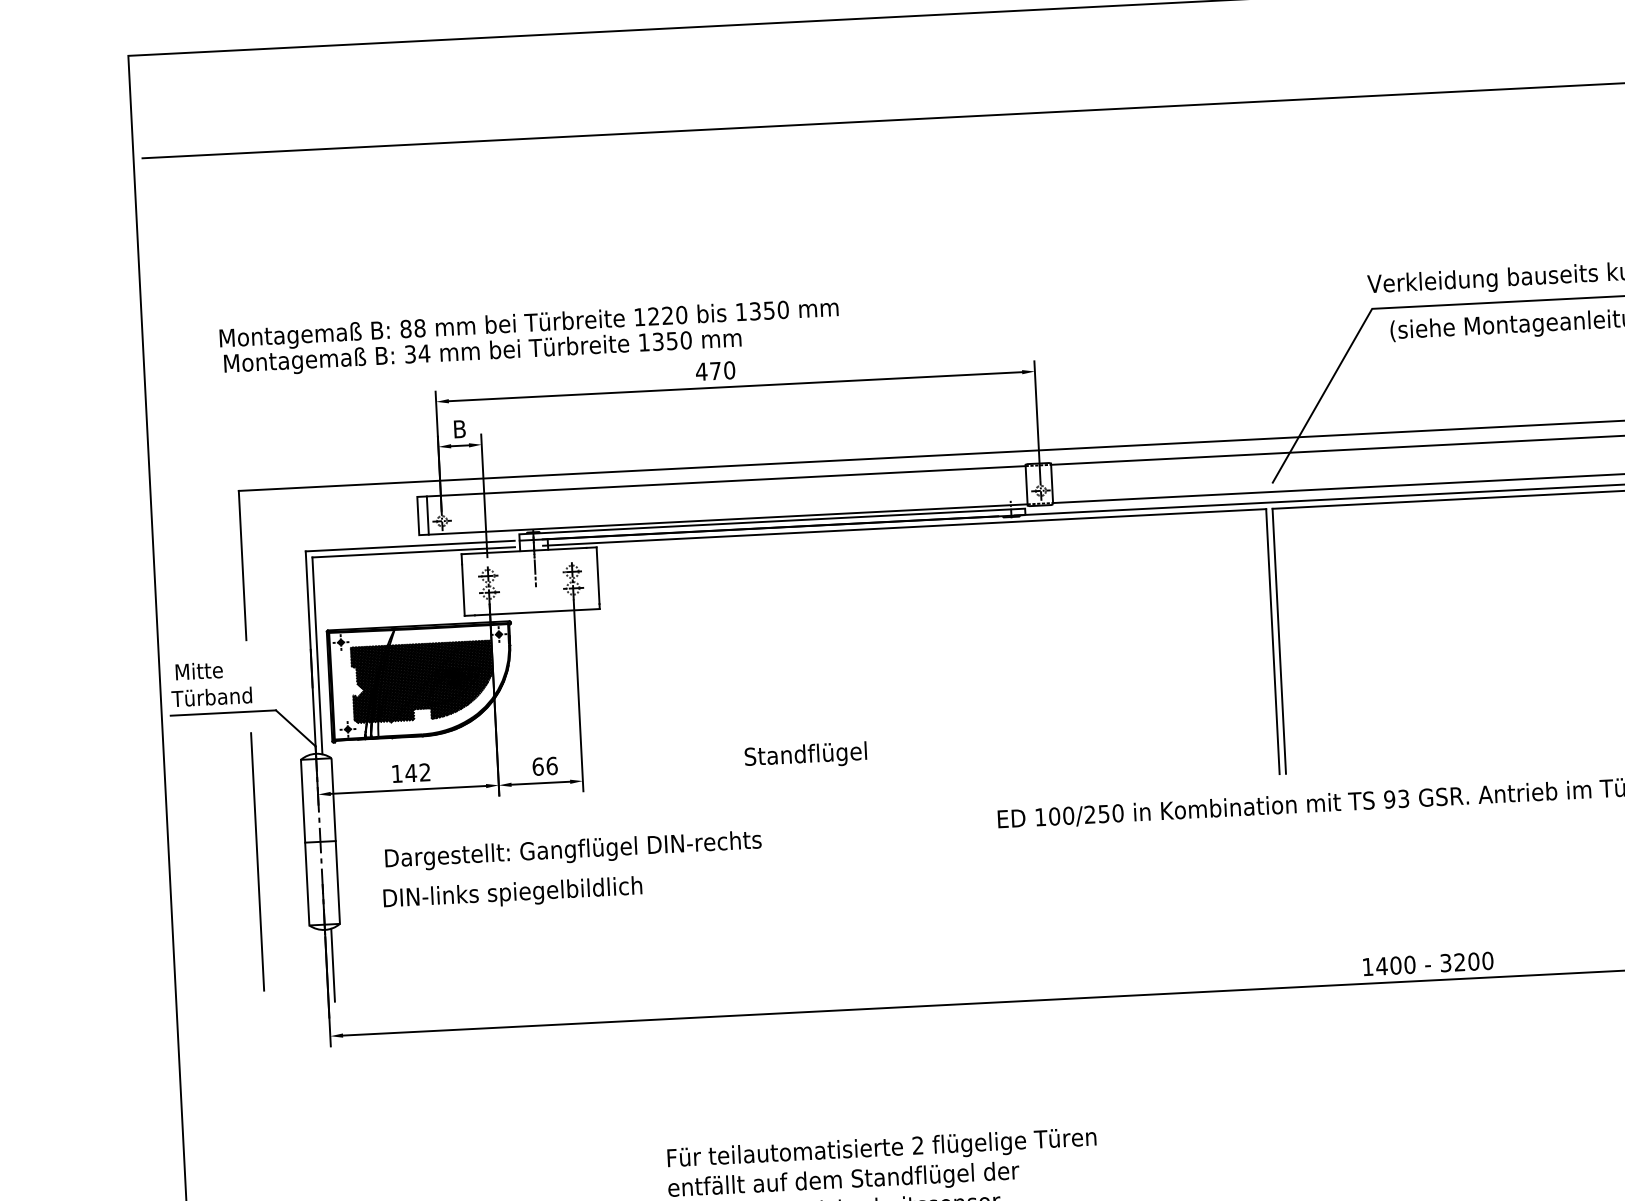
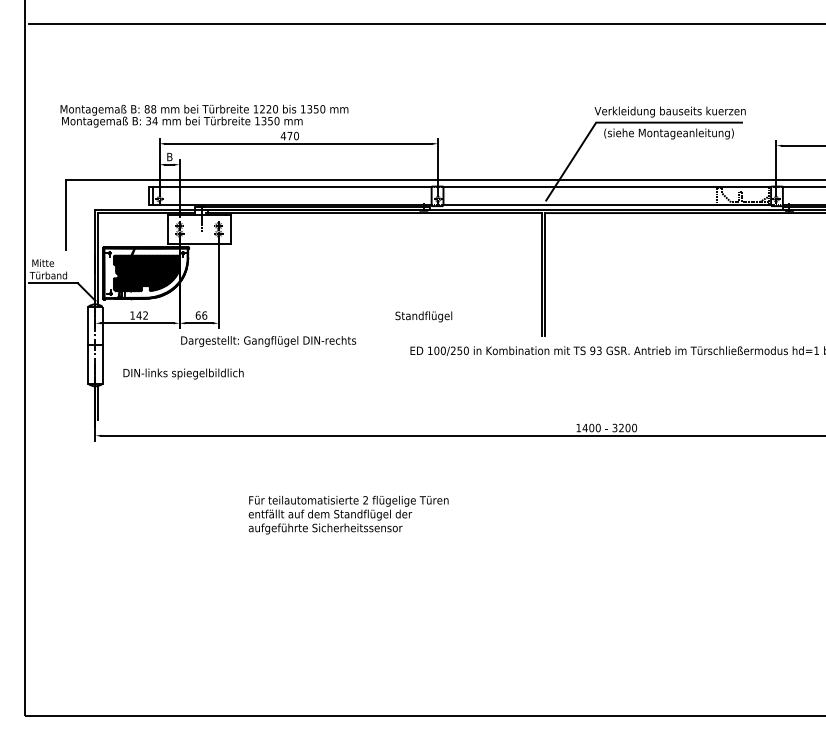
text: (805, 755) -> (423, 316), moved
text: (573, 851) -> (268, 341), moved
line: (256, 862) -> (65, 353), removed

